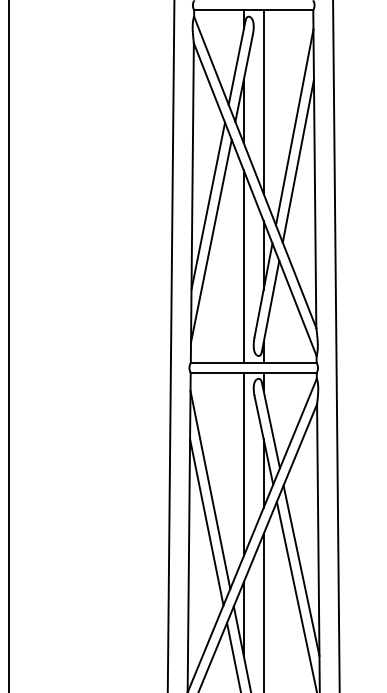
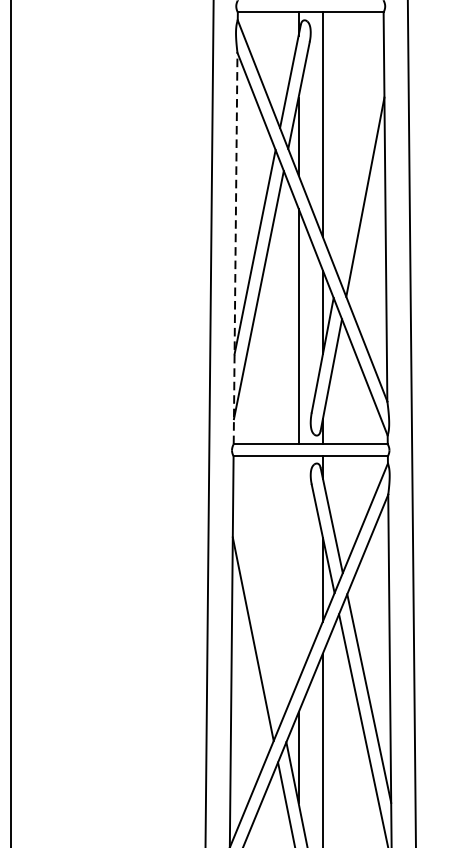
line: (294, 127) -> (360, 155), removed
line: (192, 203) -> (235, 248), solid -> dashed
line: (243, 464) -> (298, 568), removed
line: (210, 489) -> (257, 599), removed

